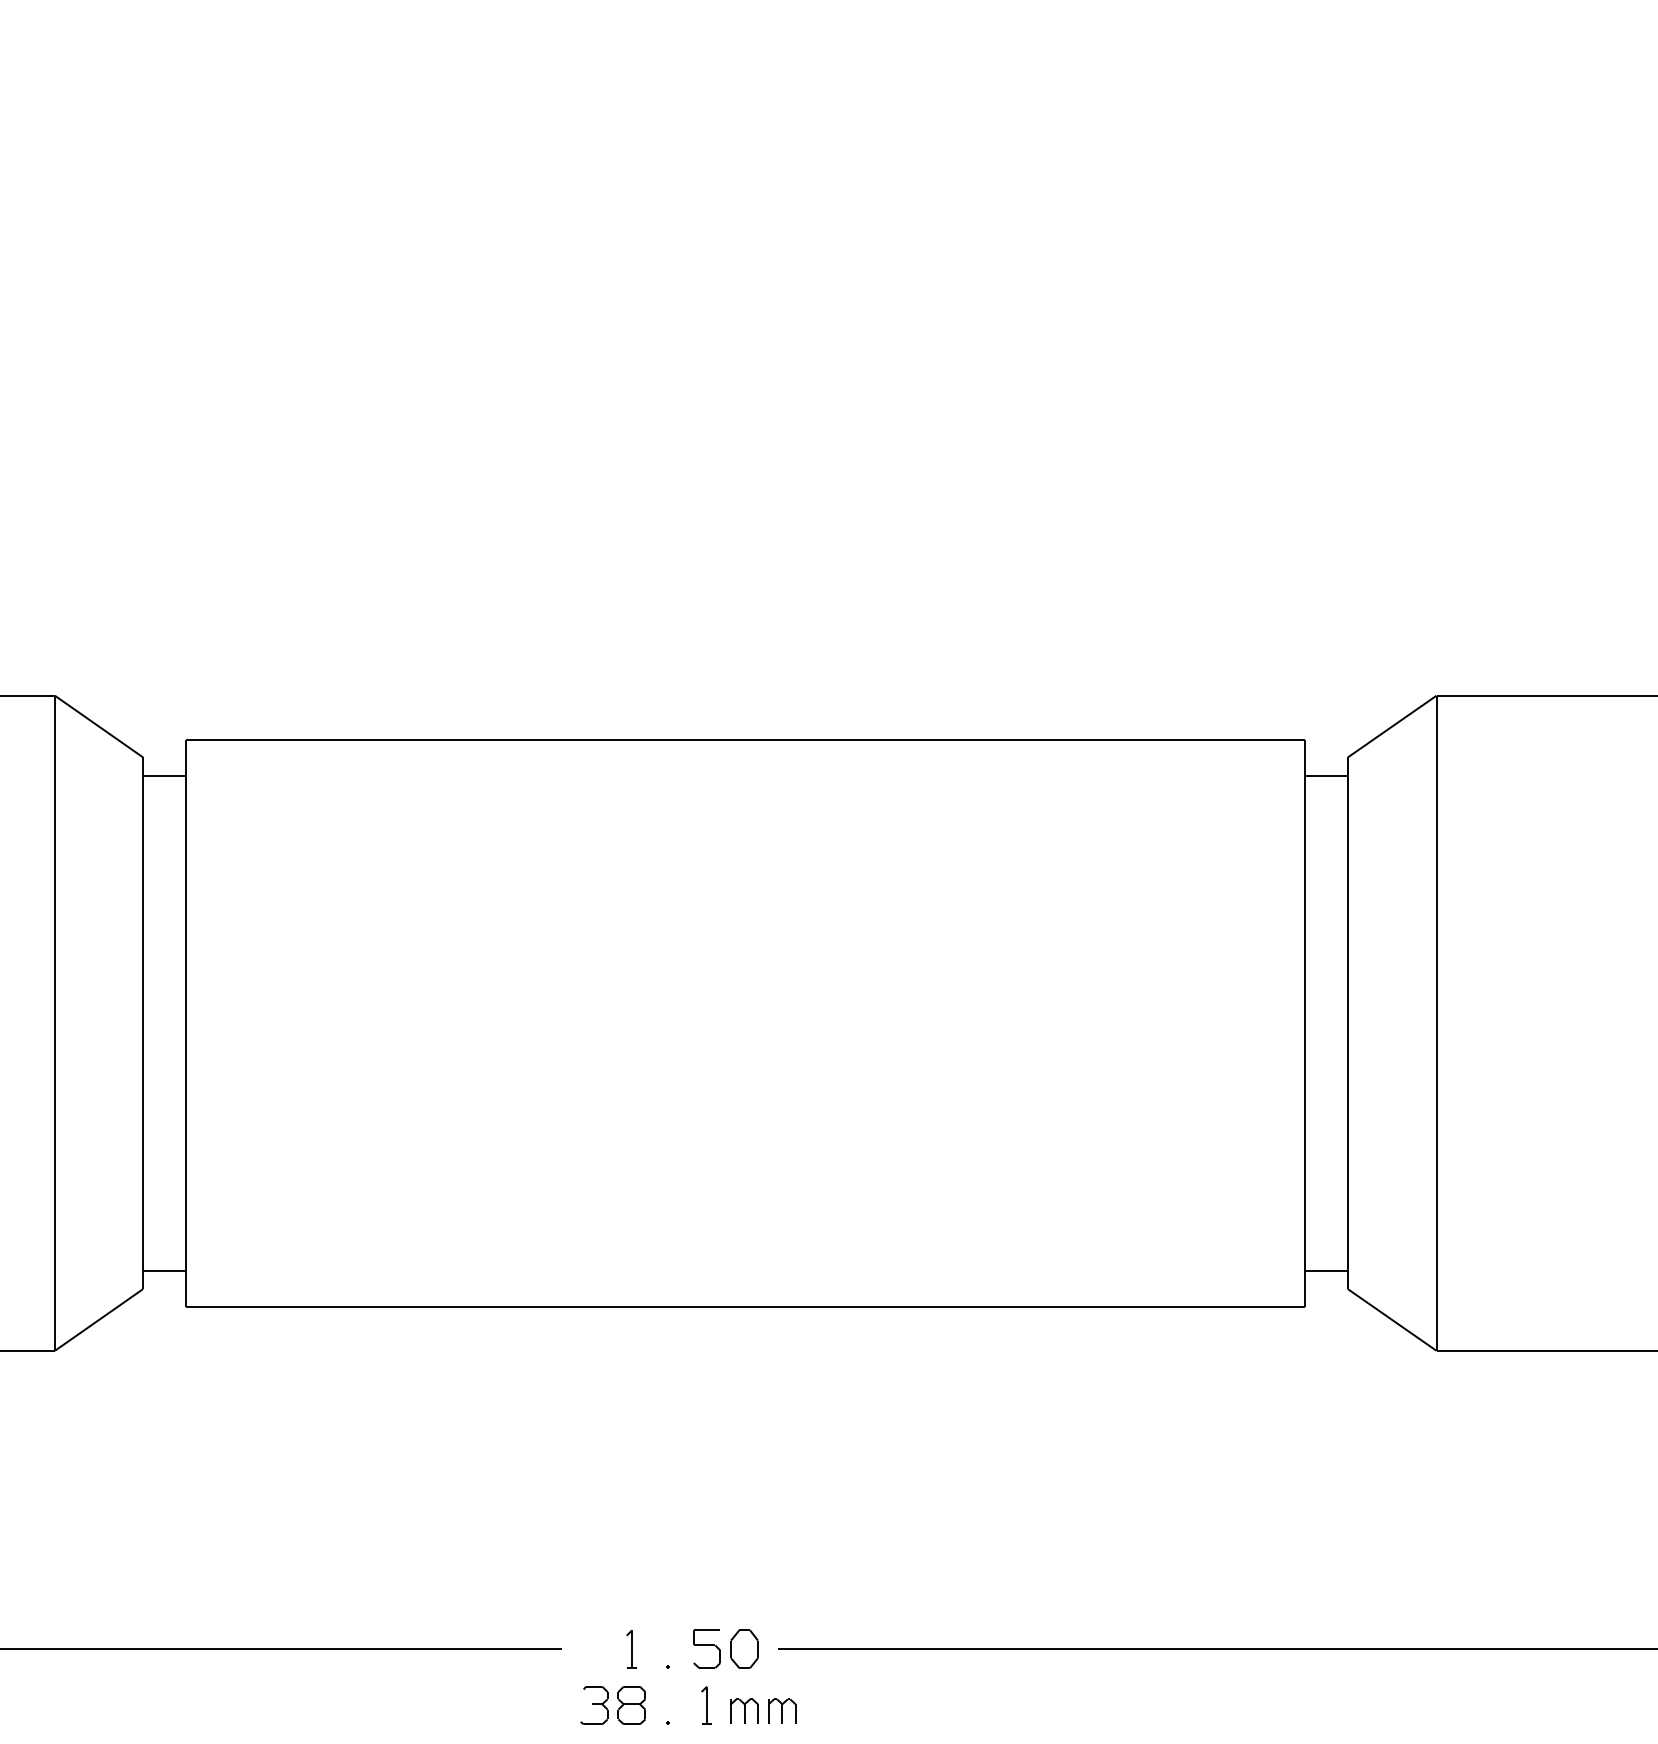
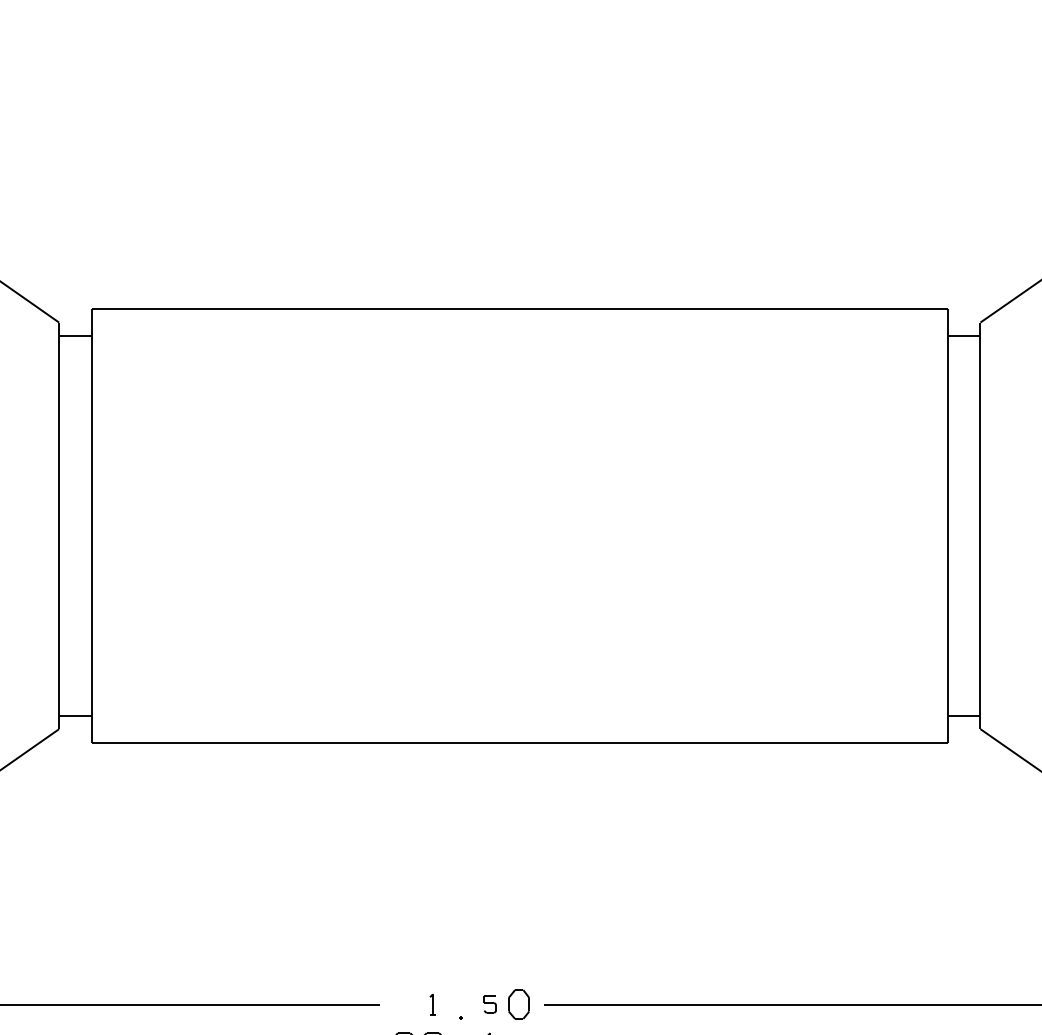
part: (631, 1648) -> (432, 1003), size x0.7
part: (706, 1648) -> (489, 1003), size x0.6

